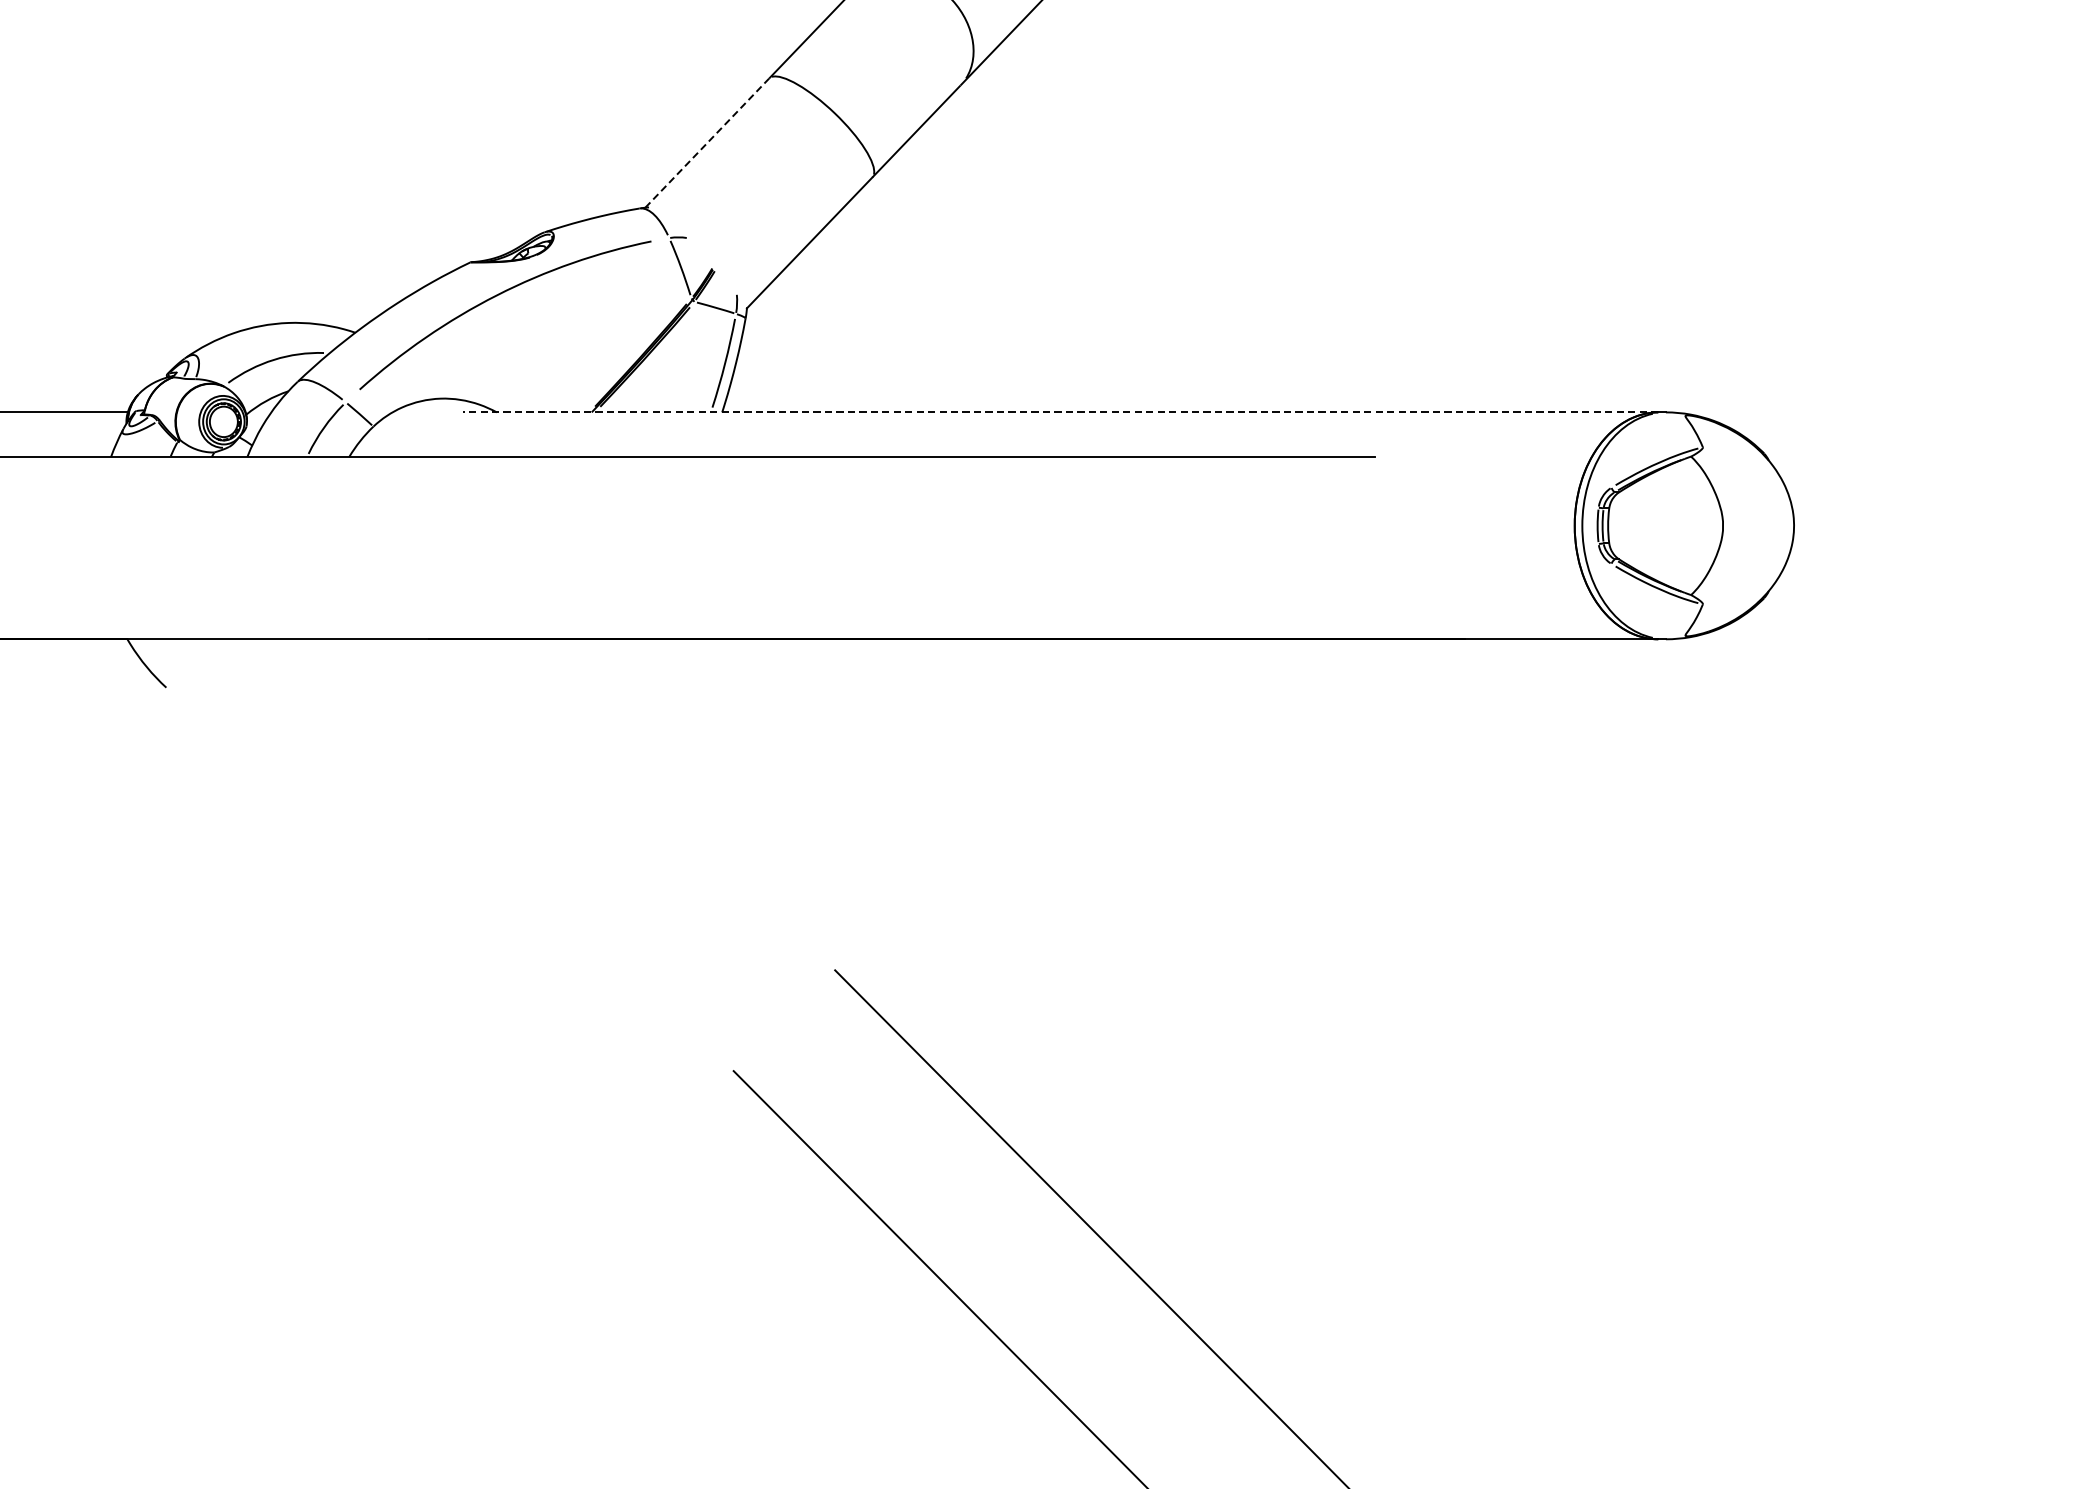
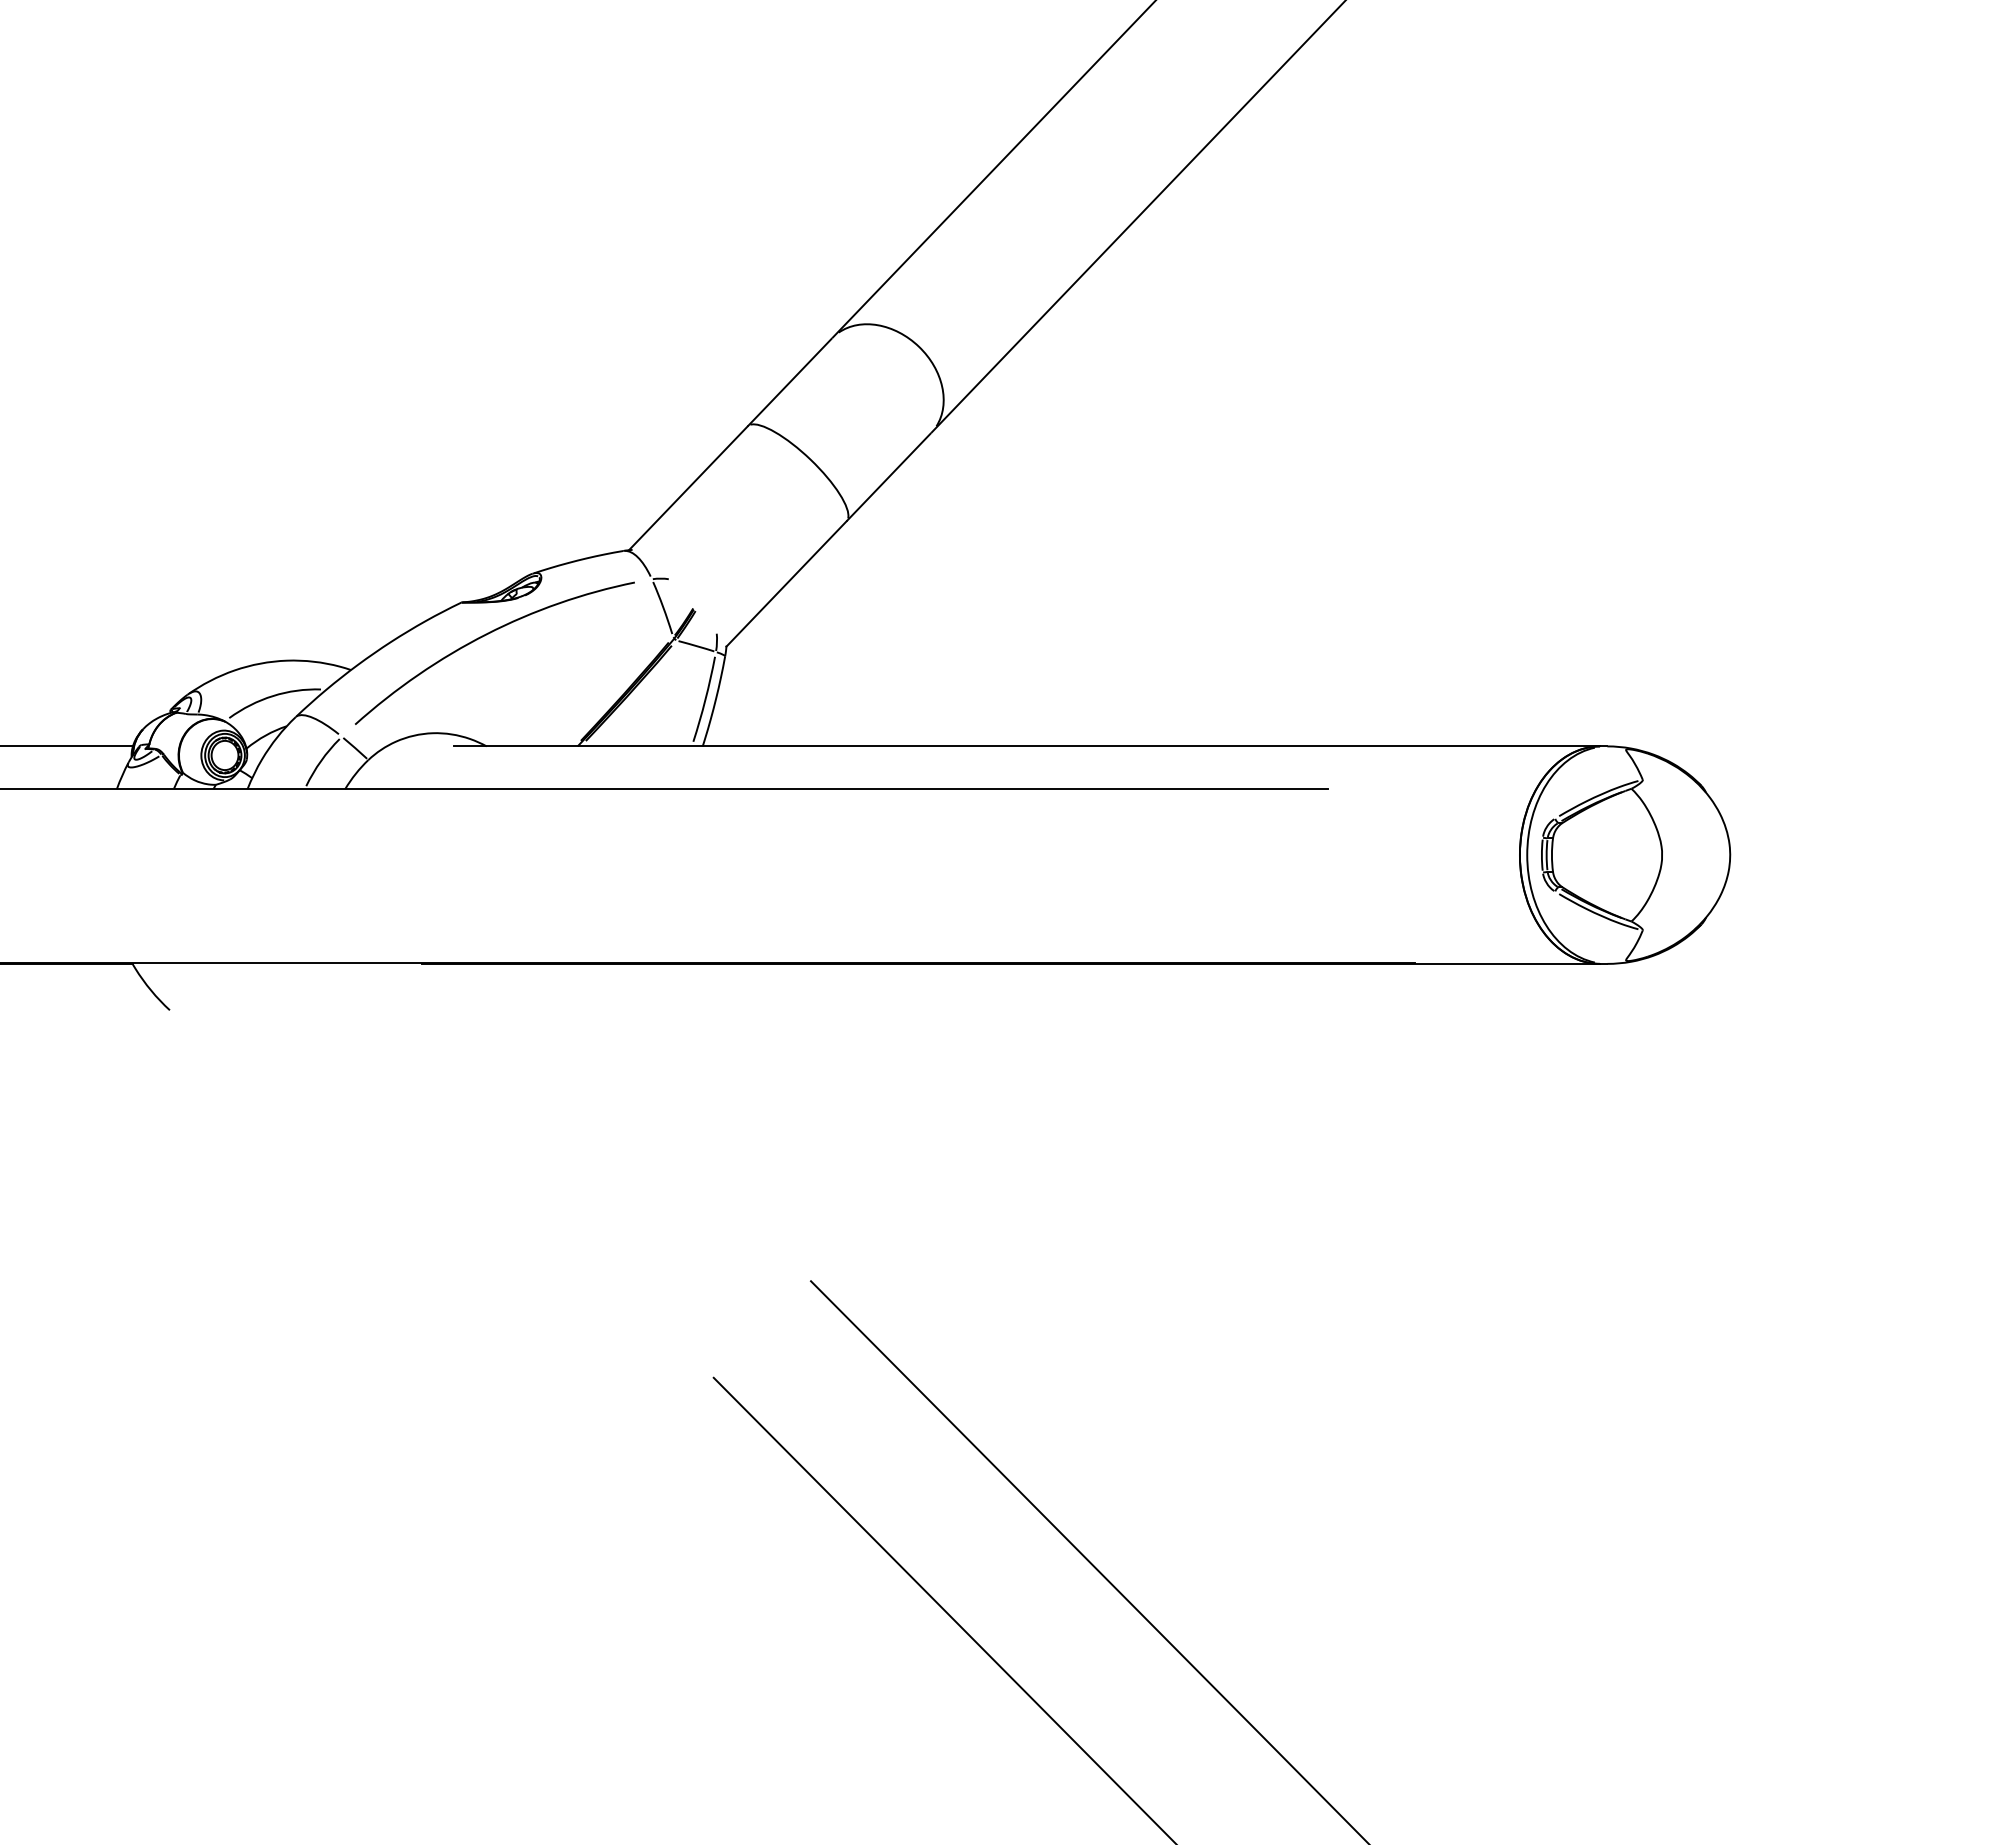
line: (707, 143) -> (688, 488), dashed -> solid
line: (1061, 412) -> (1027, 746), dashed -> solid

